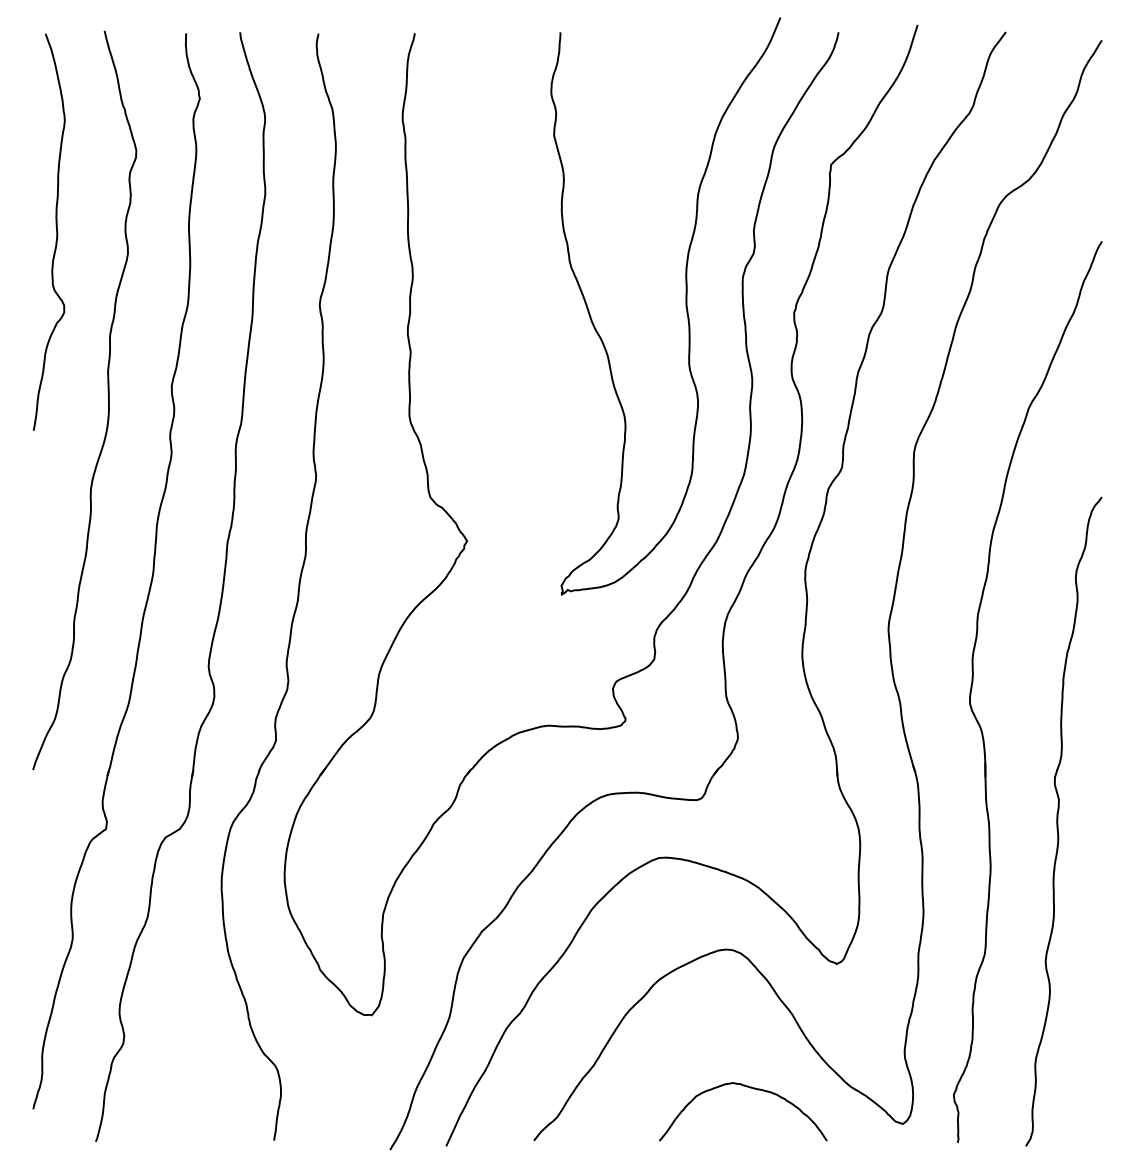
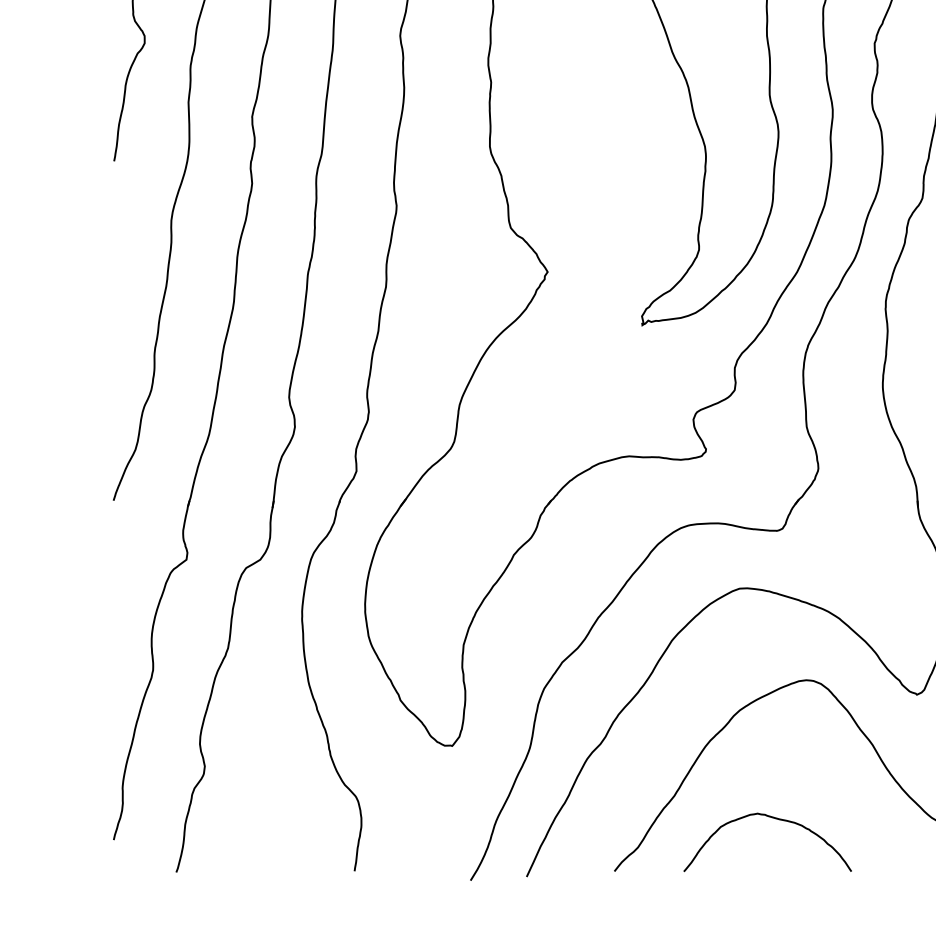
curve: (750, 1088) -> (774, 819), moved

